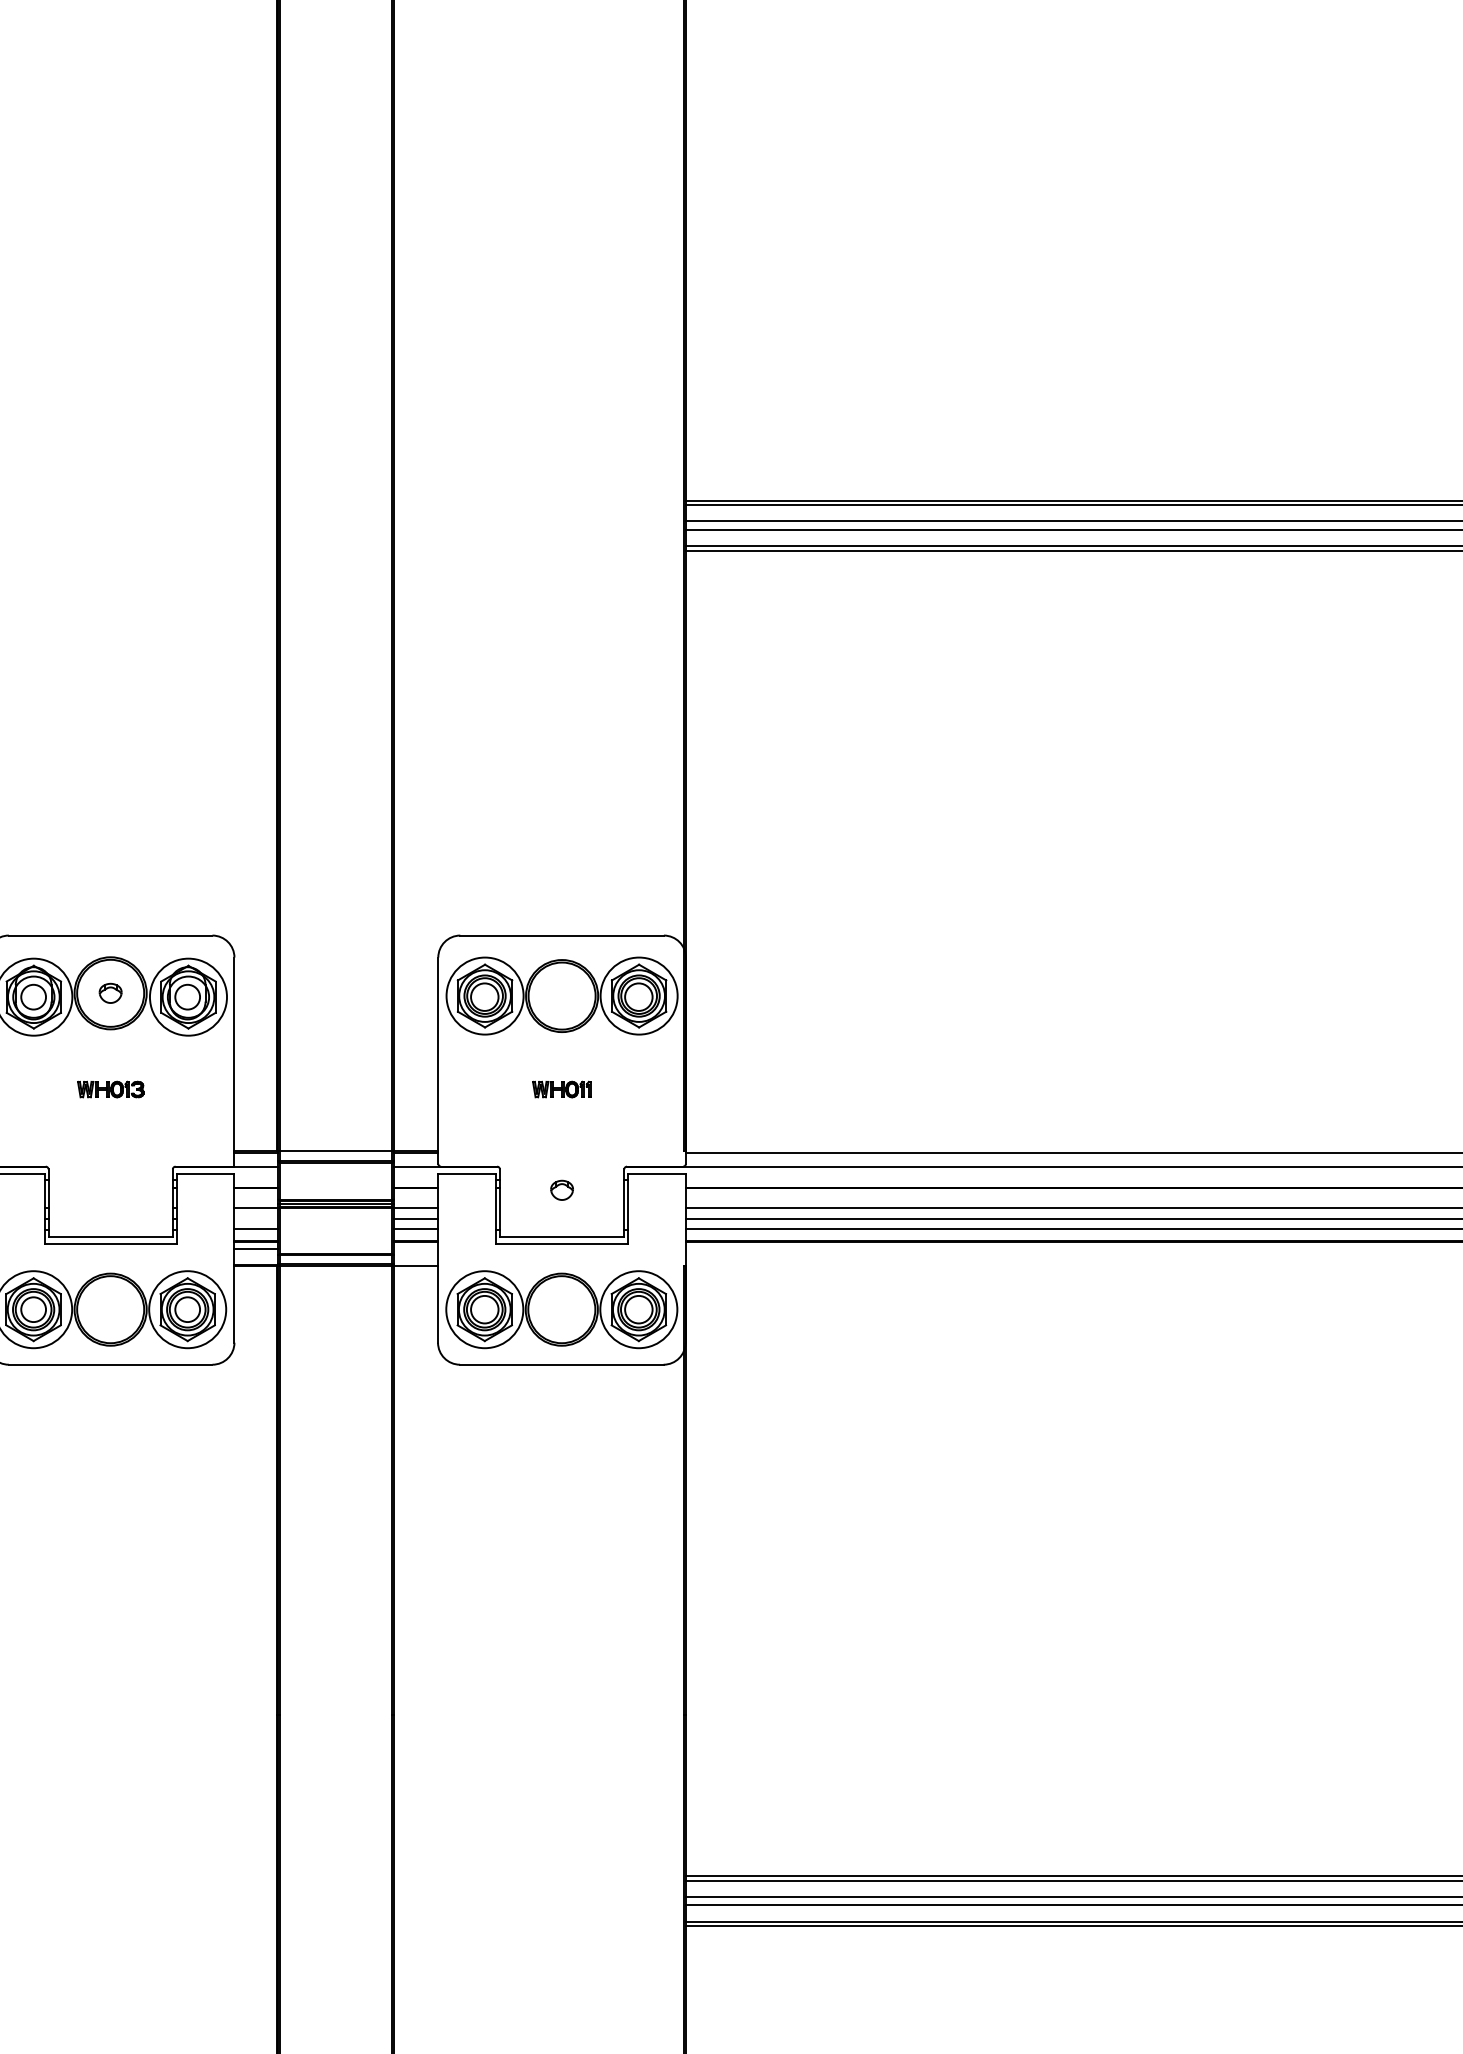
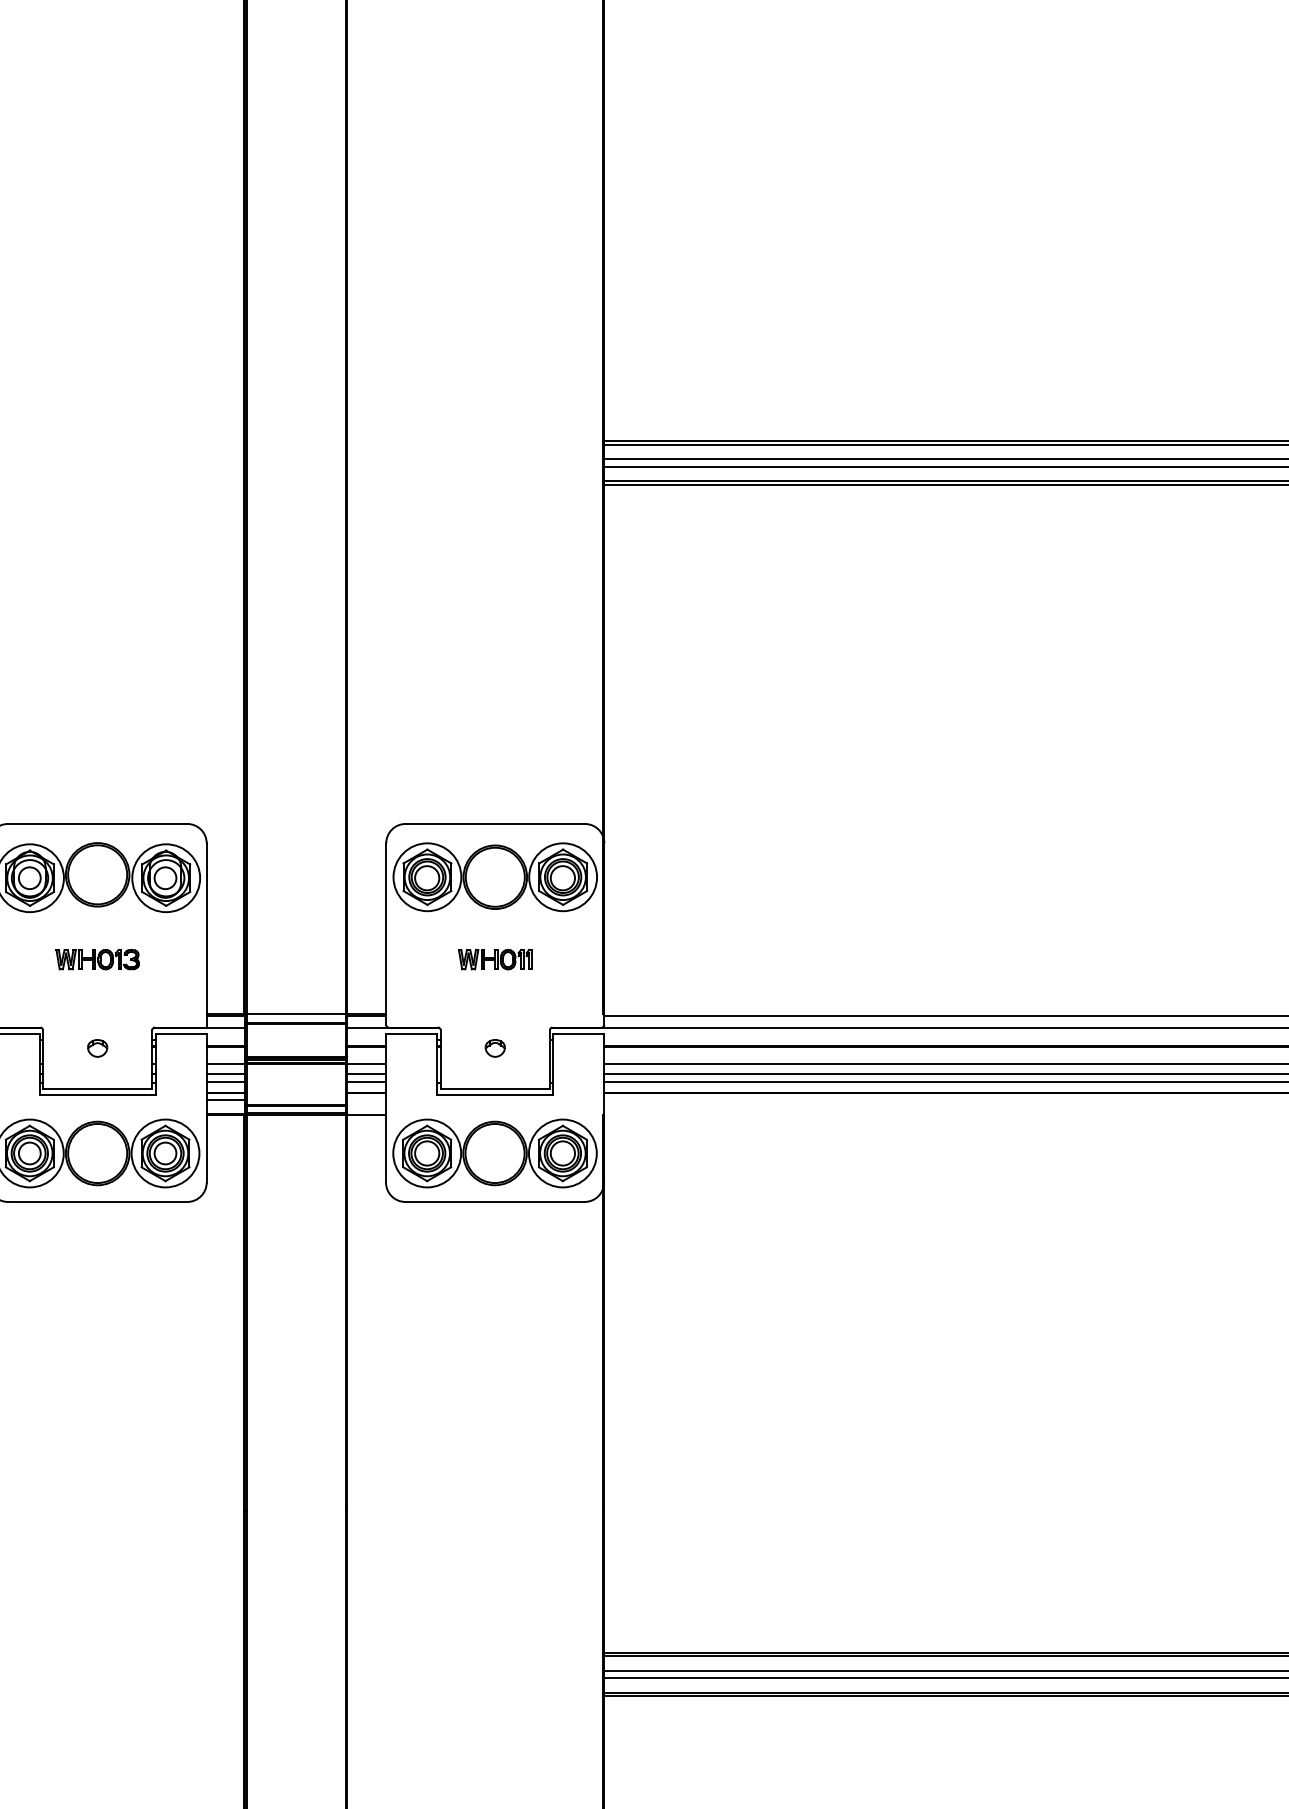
part: (110, 992) -> (97, 1047), moved
part: (110, 1089) -> (97, 959), size x1.43
part: (561, 1089) -> (494, 959), size x1.43
line: (256, 1218) -> (226, 1073), added

